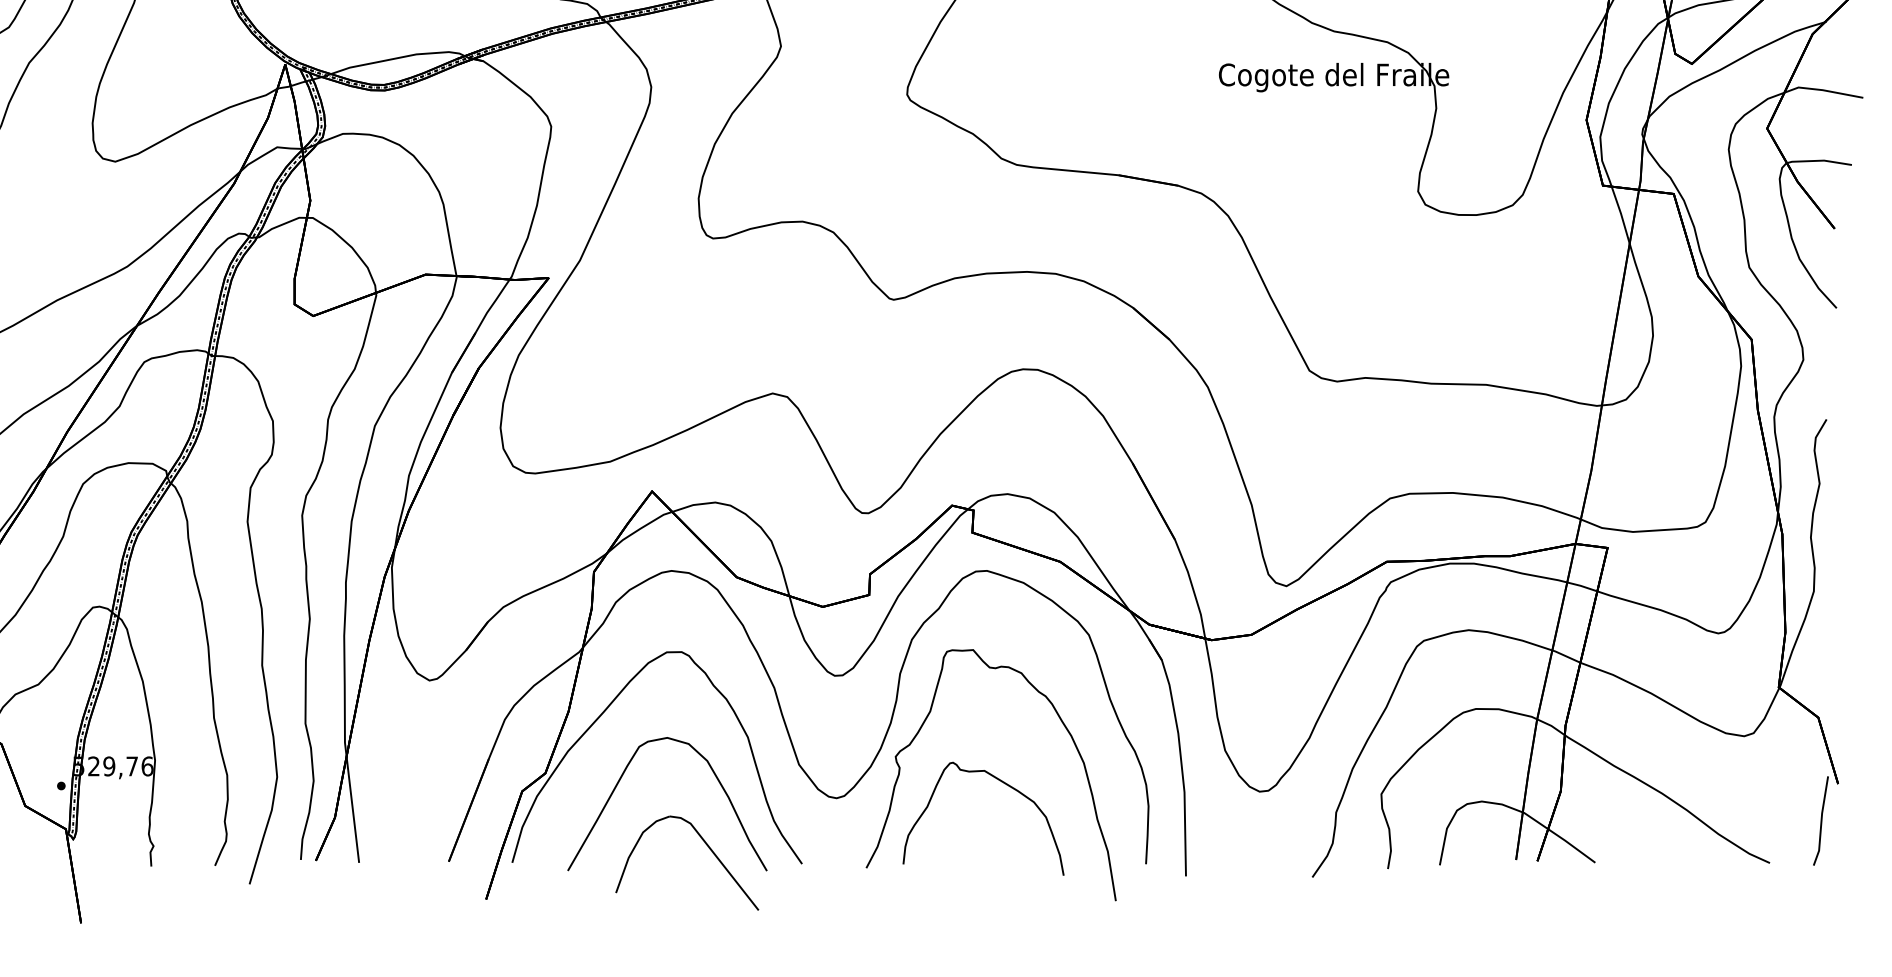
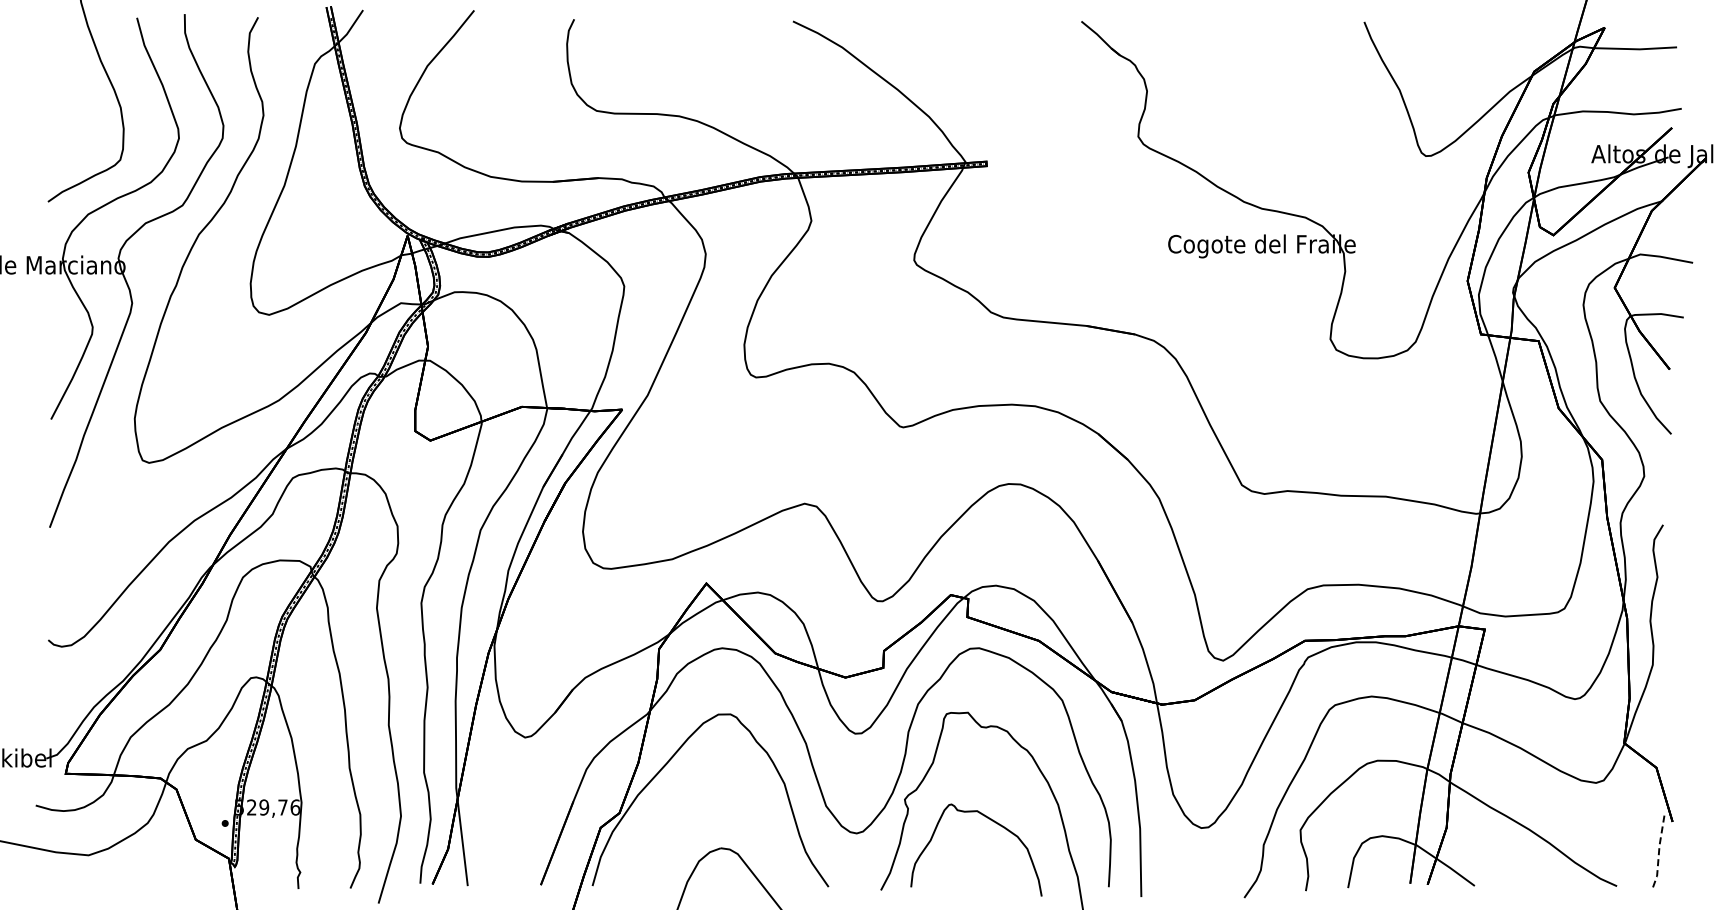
curve: (622, 777) -> (682, 816), removed
line: (1820, 821) -> (1658, 852), solid -> dashed

